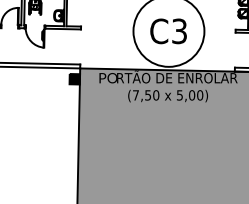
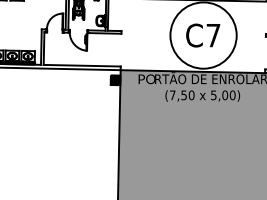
text: (179, 31) -> (213, 35), C3 -> C7

